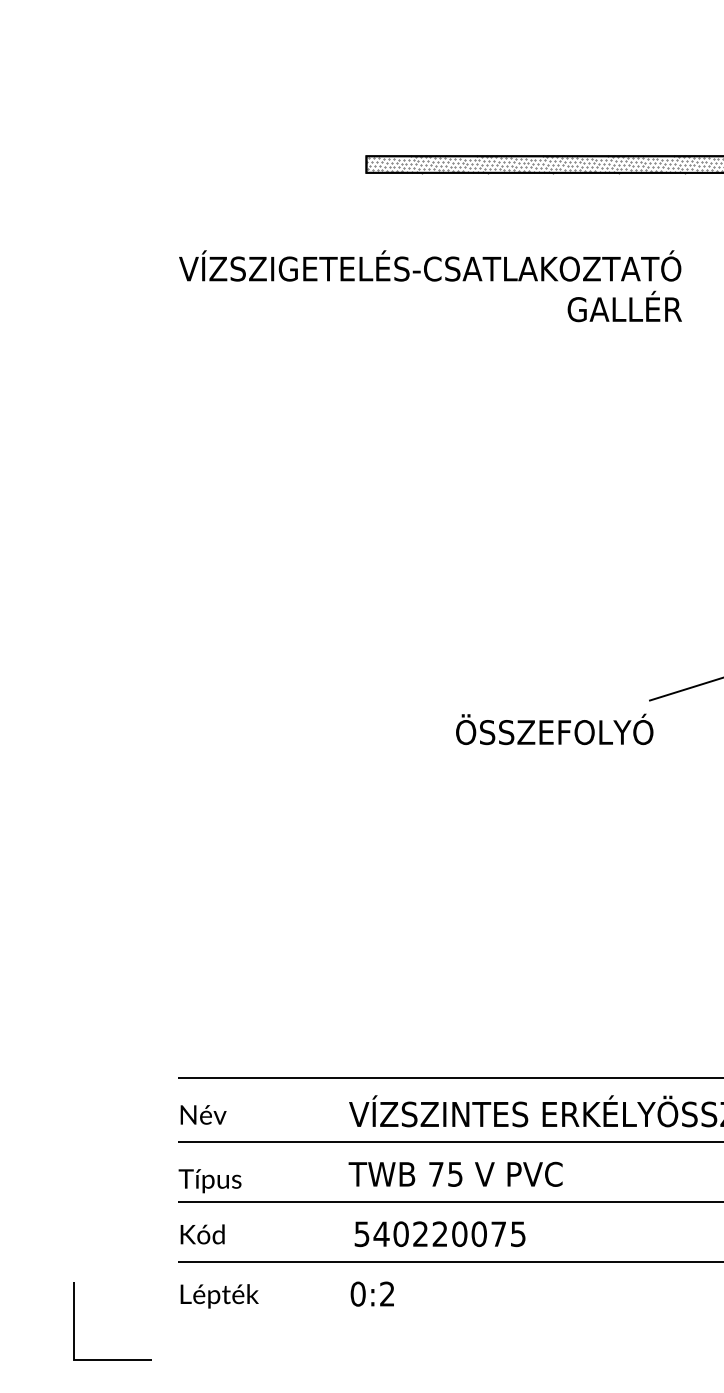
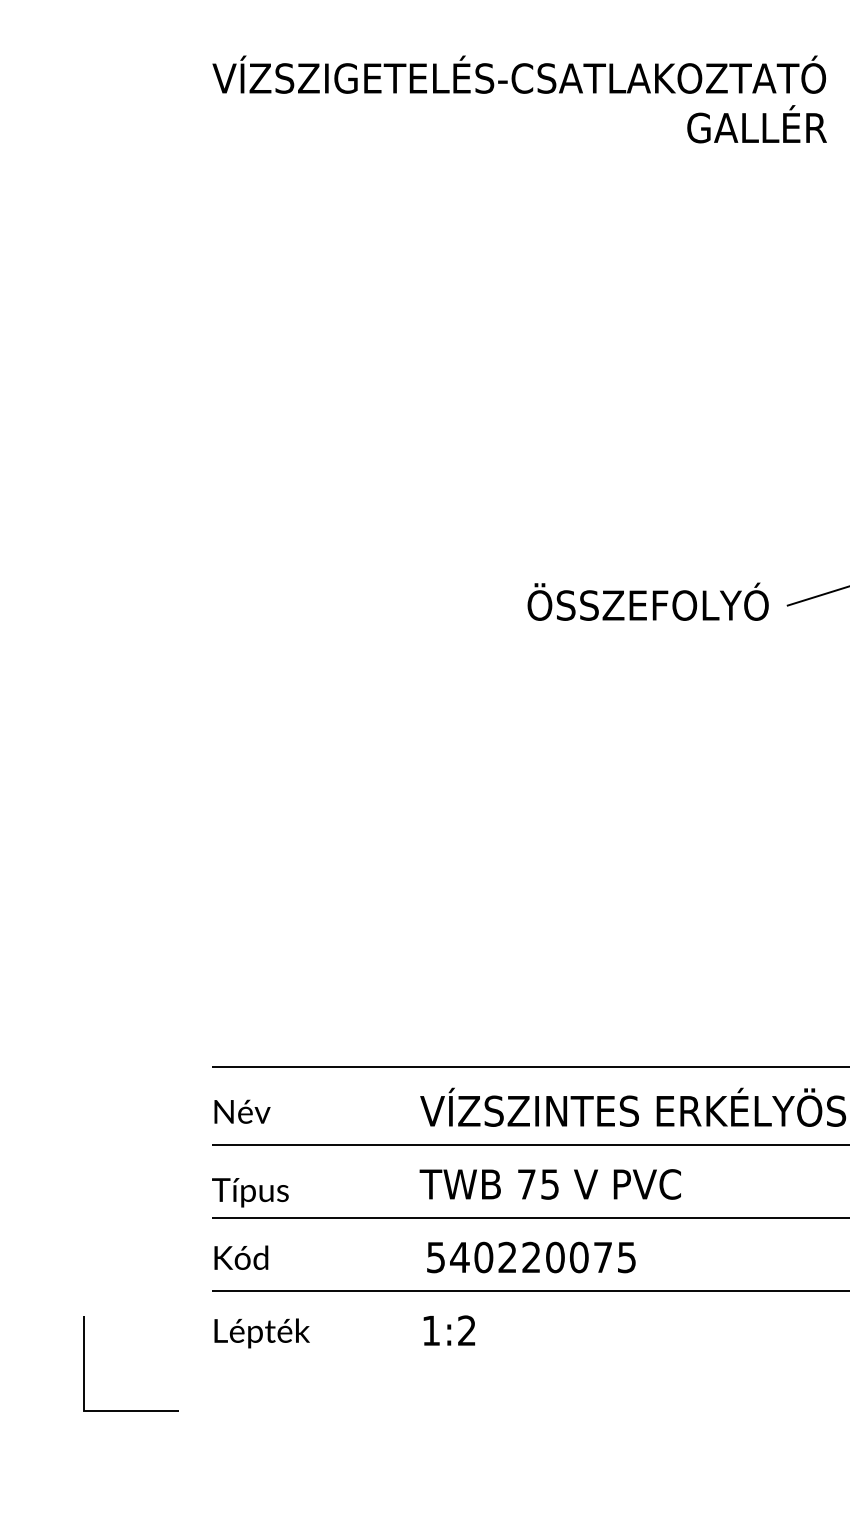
text: (554, 729) -> (647, 601), moved
text: (357, 1293) -> (430, 1329), 0:2 -> 1:2

